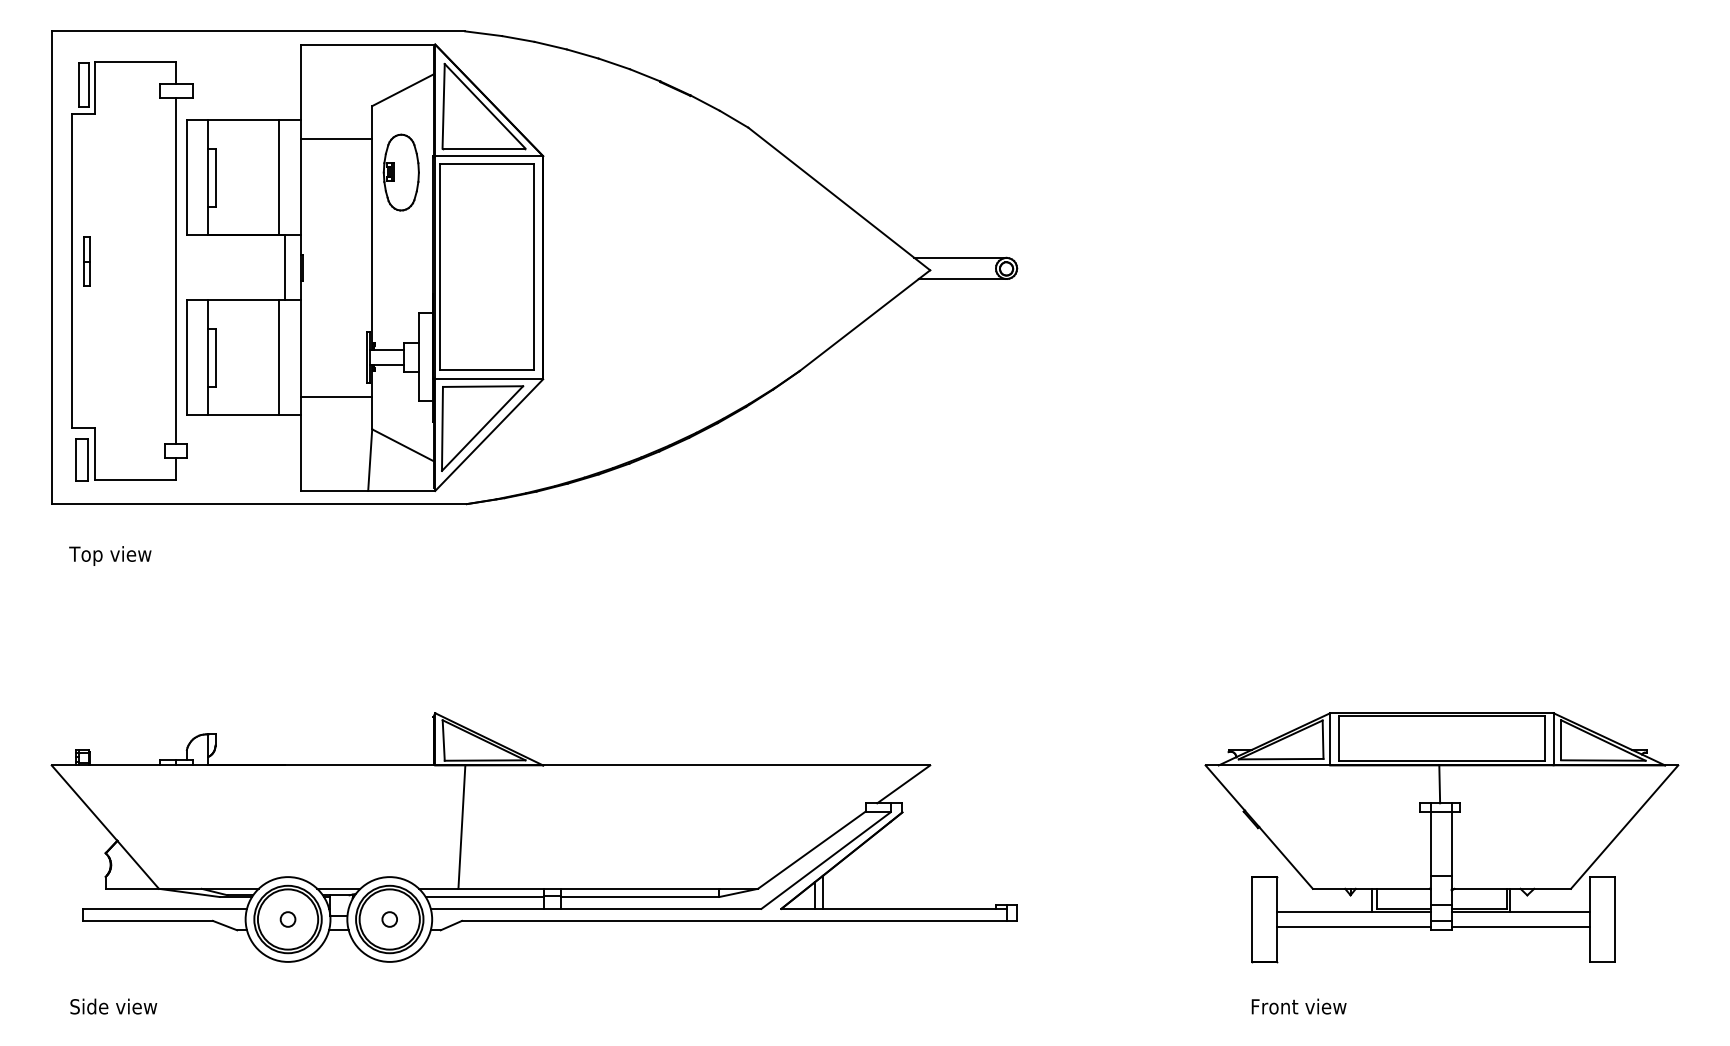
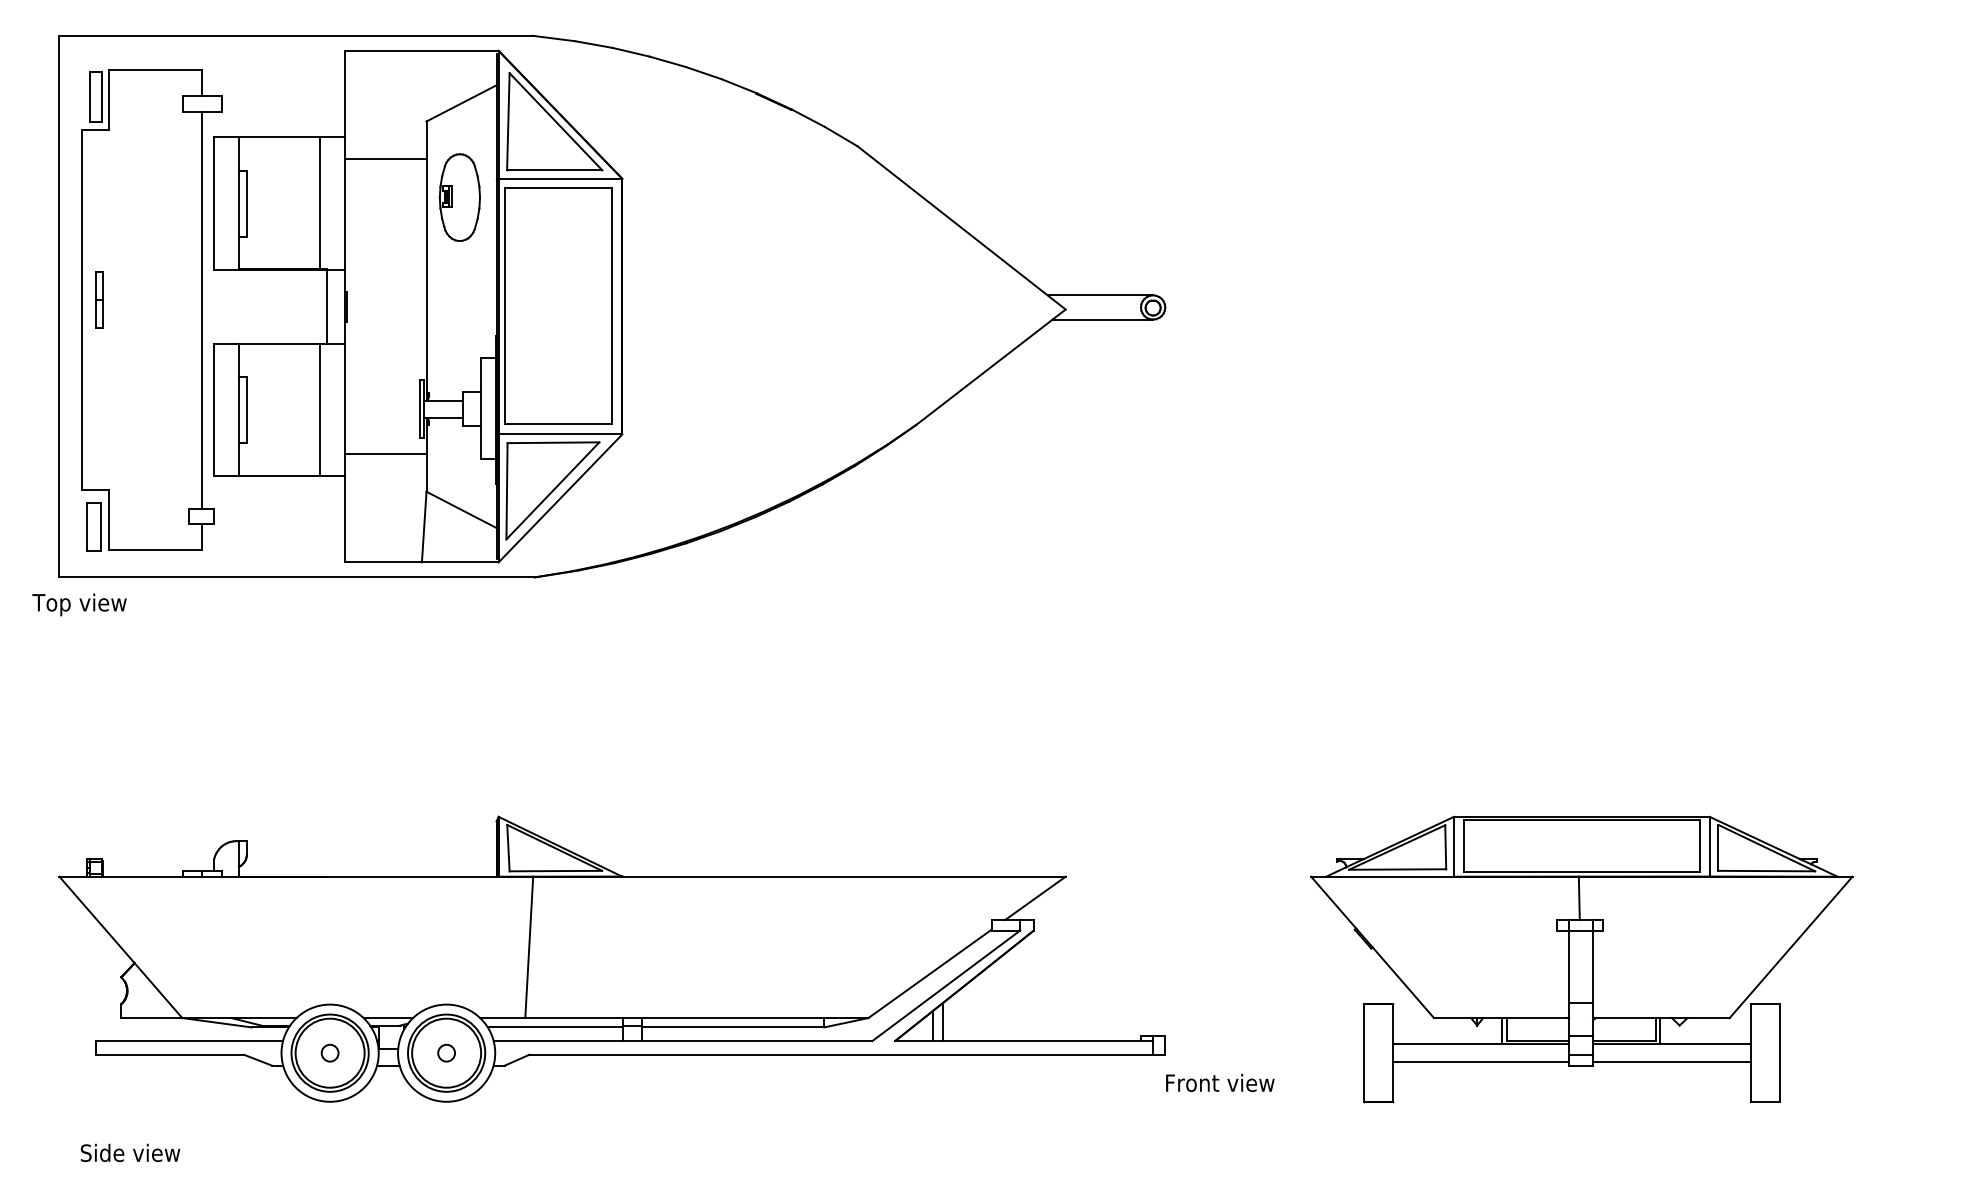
text: (110, 555) -> (79, 604), moved
part: (1441, 837) -> (1581, 959), moved
text: (1299, 1006) -> (1220, 1082), moved

